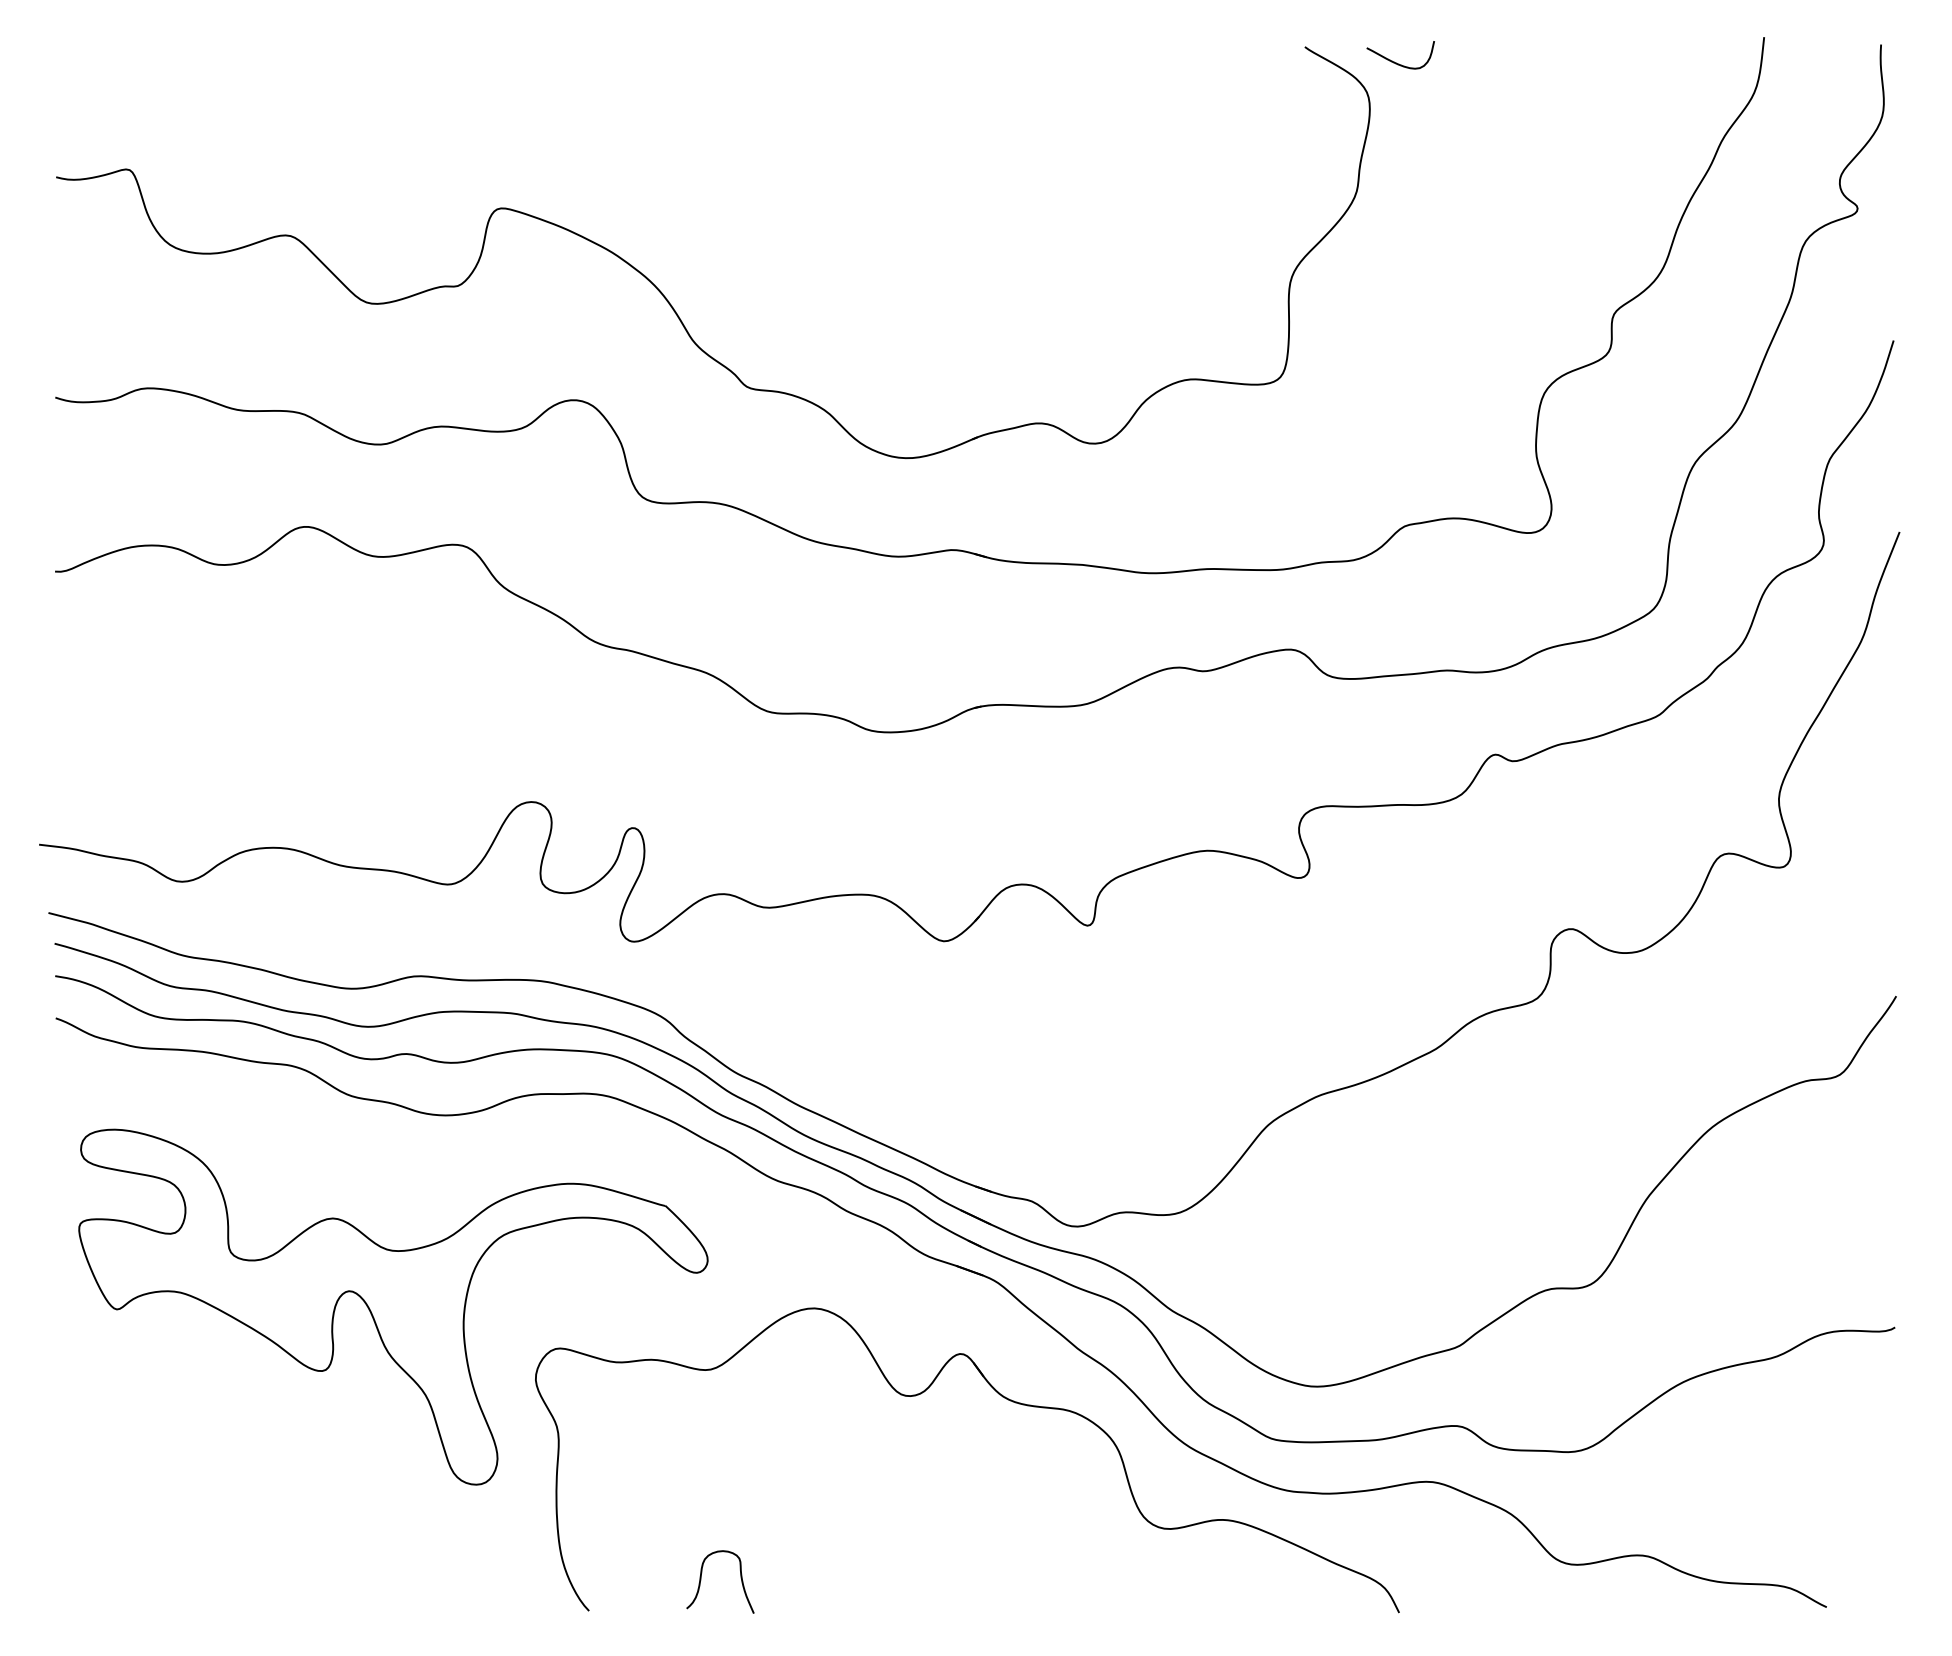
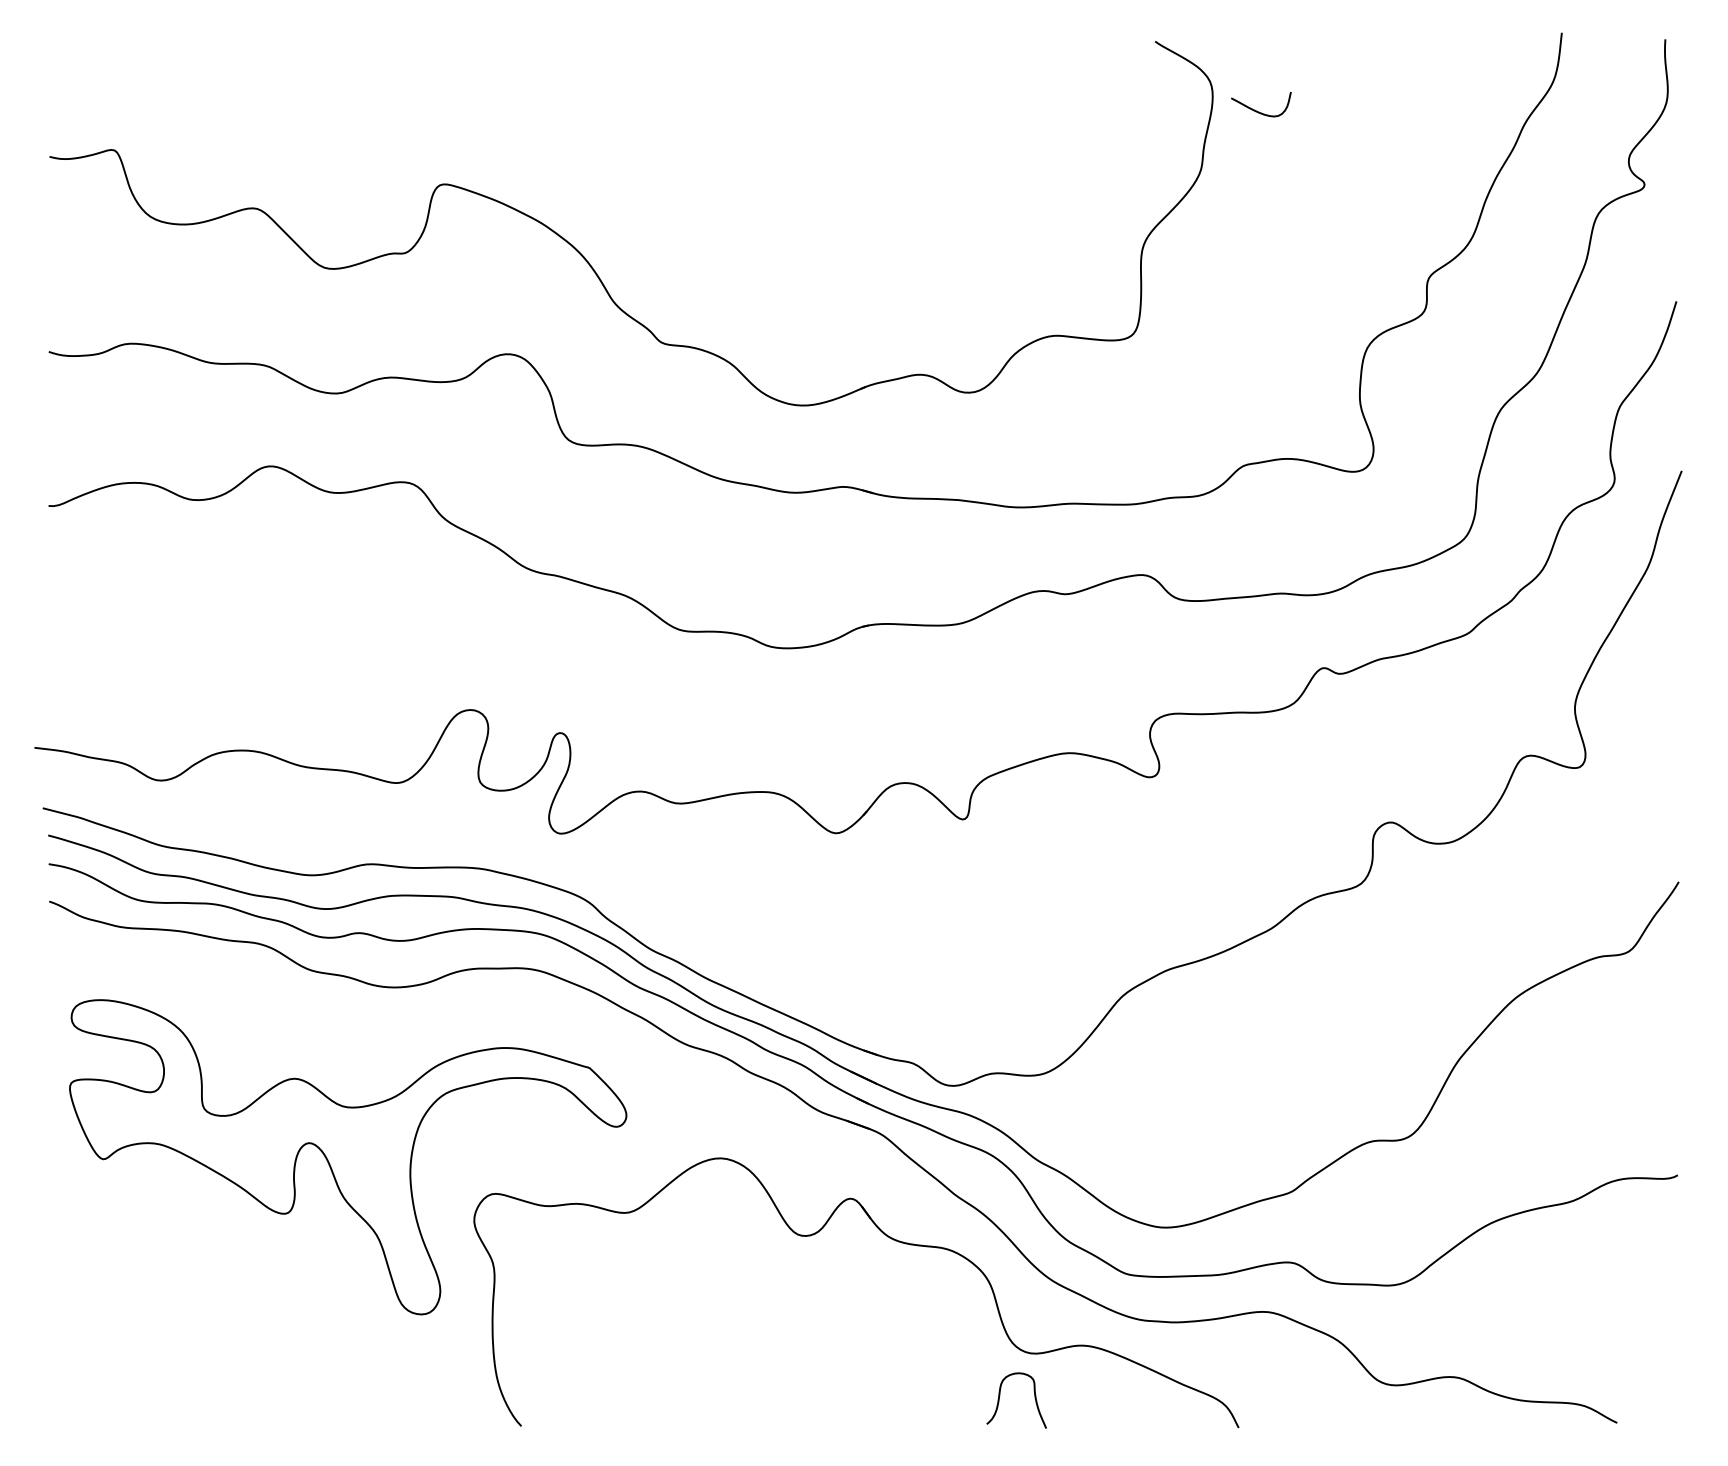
curve: (1396, 62) -> (1257, 111), moved
curve: (701, 1580) -> (999, 1399), moved

